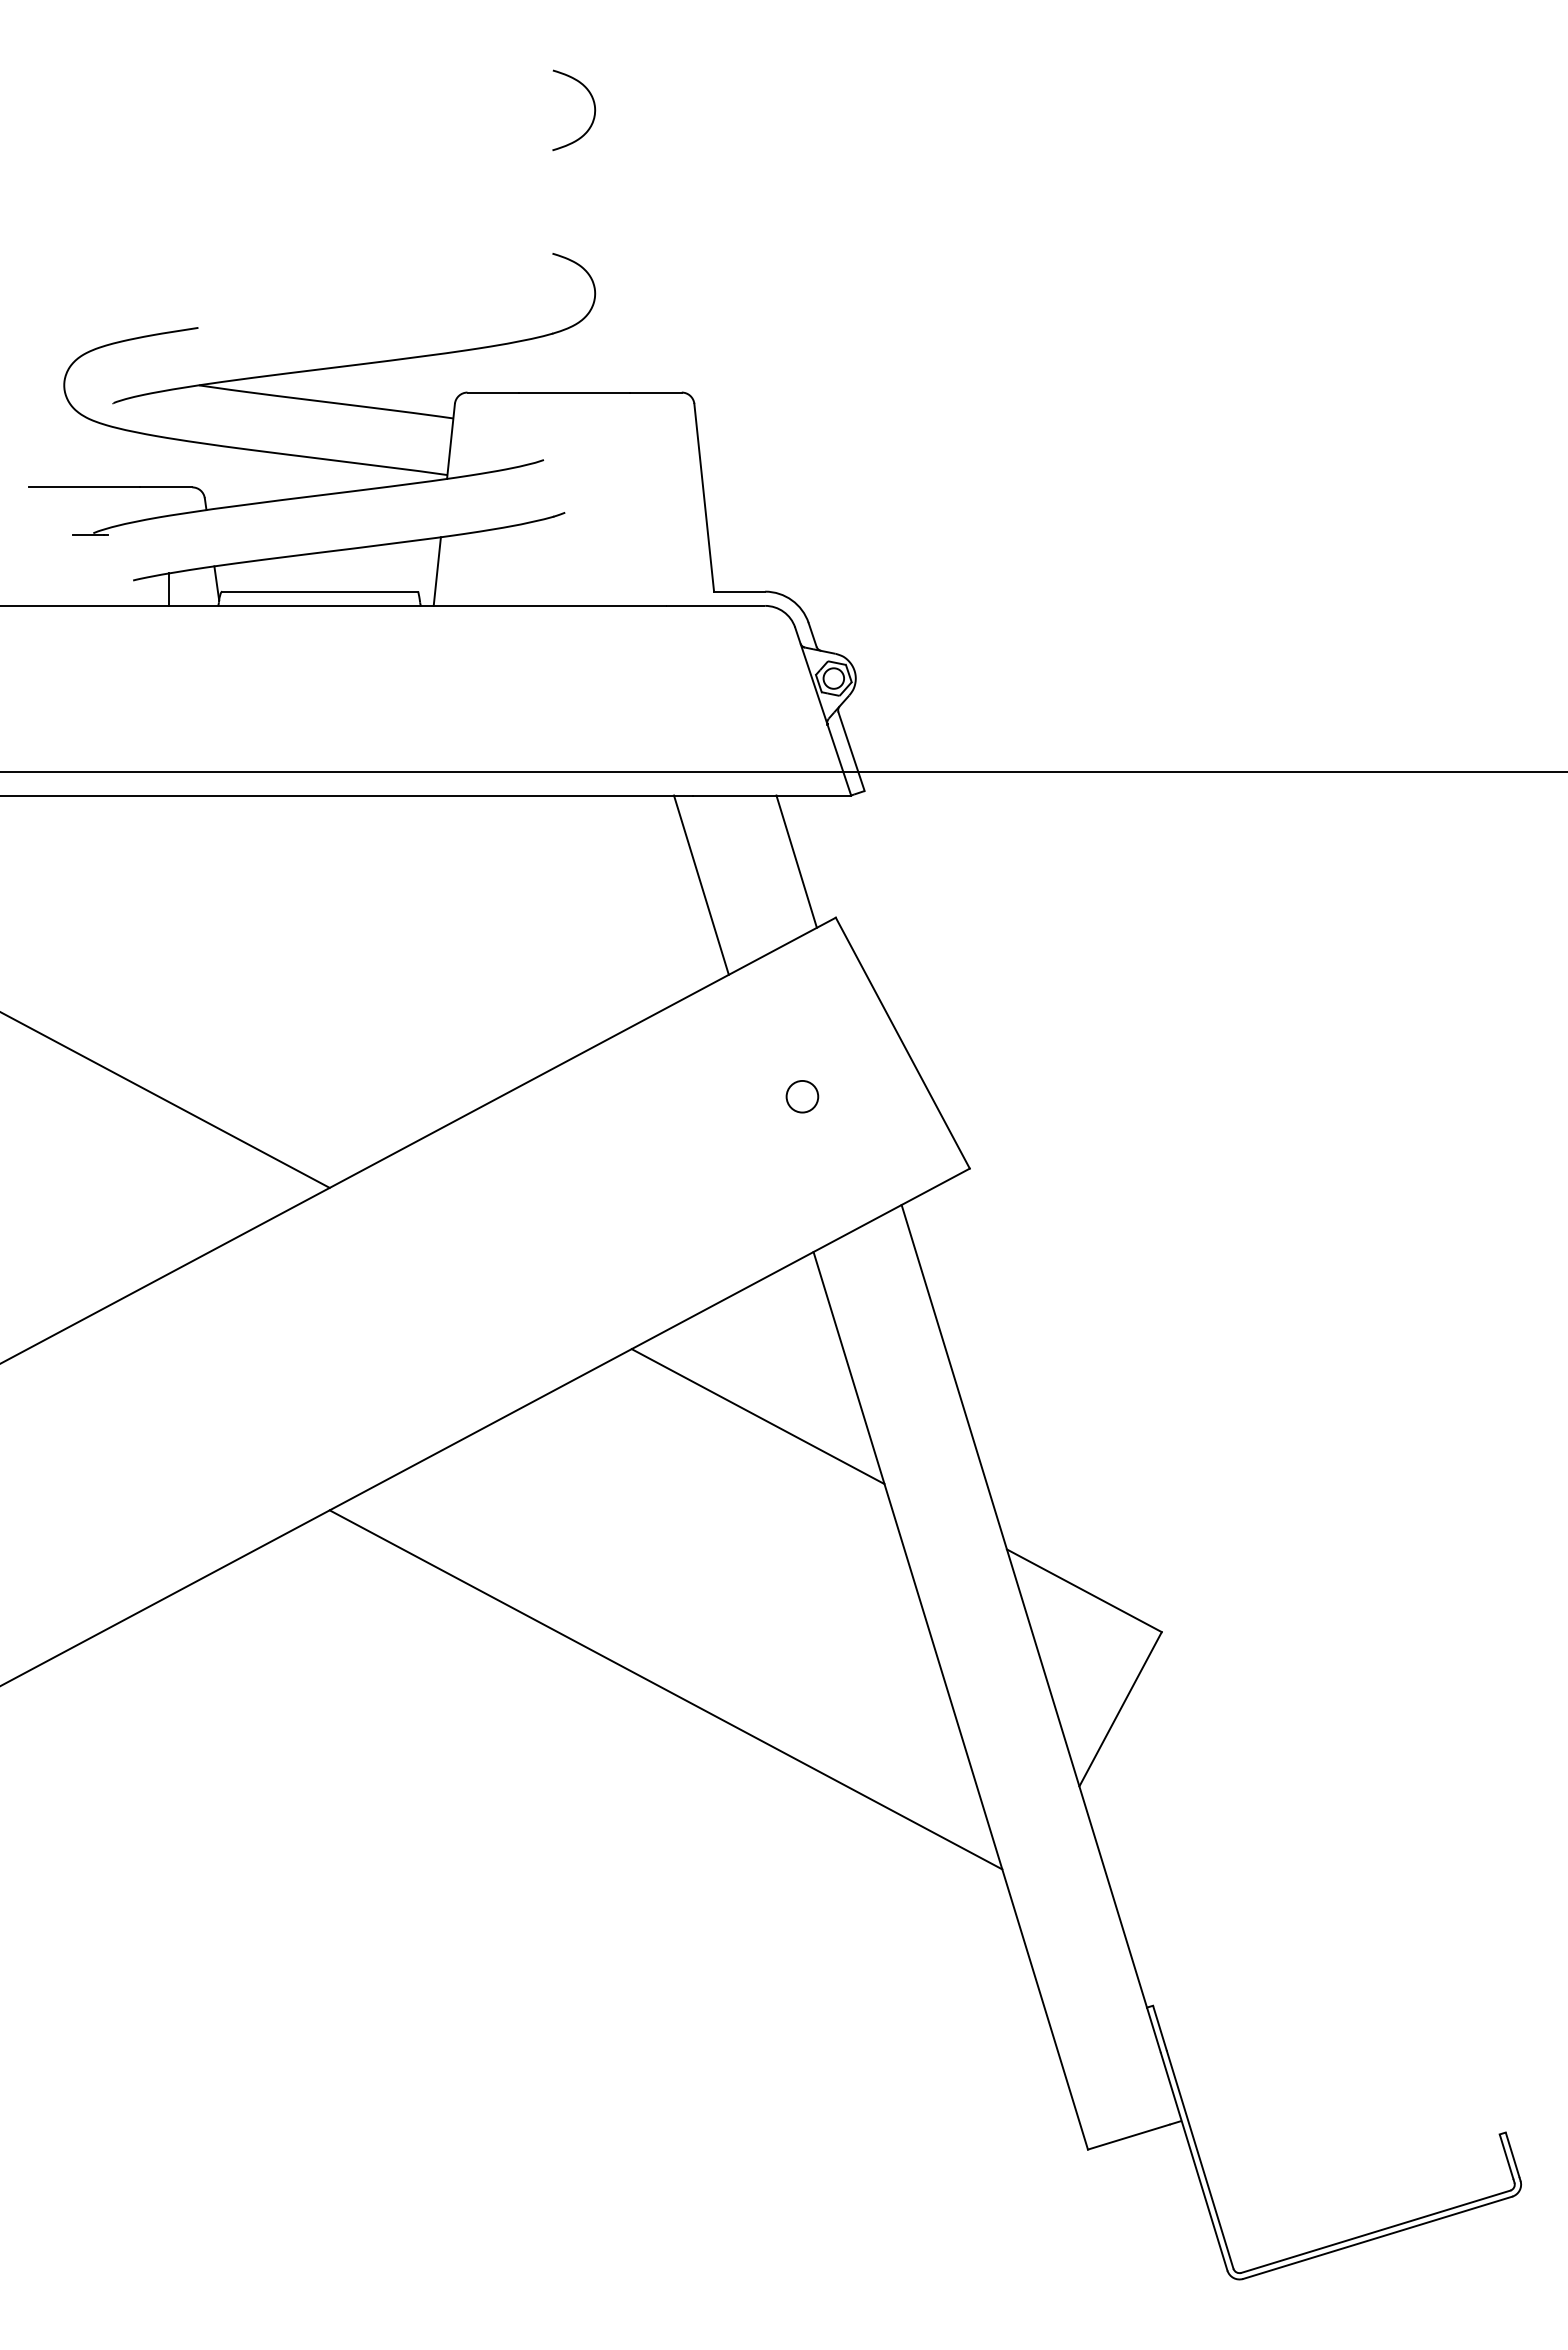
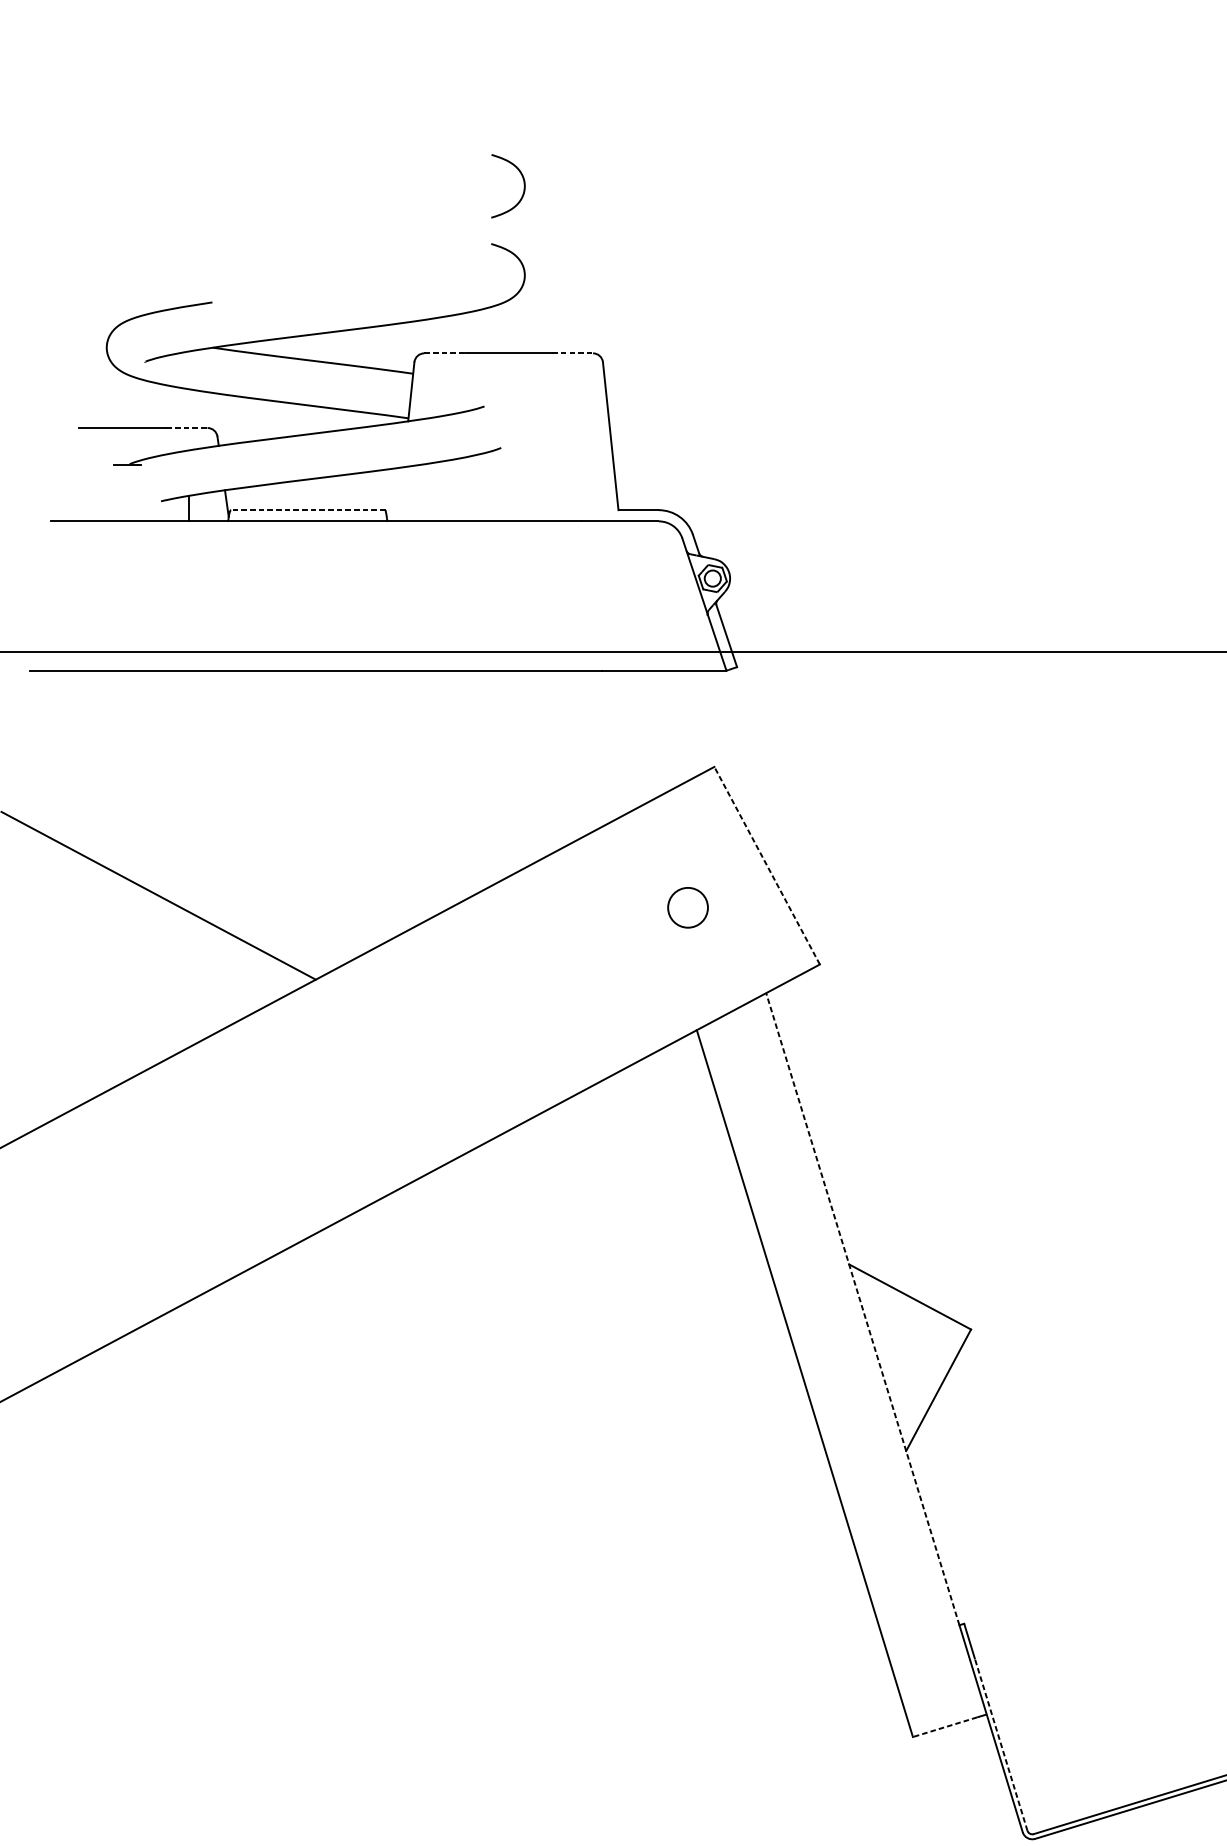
curve: (593, 105) -> (523, 182), moved
line: (493, 392) -> (444, 353), solid -> dashed
line: (655, 392) -> (572, 353), solid -> dashed
line: (166, 487) -> (187, 428), solid -> dashed
line: (436, 571) -> (399, 494), removed
line: (320, 591) -> (308, 510), solid -> dashed
line: (796, 861) -> (683, 722), removed
line: (701, 884) -> (608, 740), removed
line: (902, 1042) -> (766, 865), solid -> dashed
circle: (802, 1096) -> (688, 907), size x1.6
line: (757, 1416) -> (652, 1159), removed
line: (1024, 1606) -> (862, 1309), solid -> dashed
line: (665, 1689) -> (580, 1374), removed
line: (1128, 2137) -> (944, 1727), solid -> dashed
line: (1200, 2159) -> (1001, 1744), solid -> dashed

